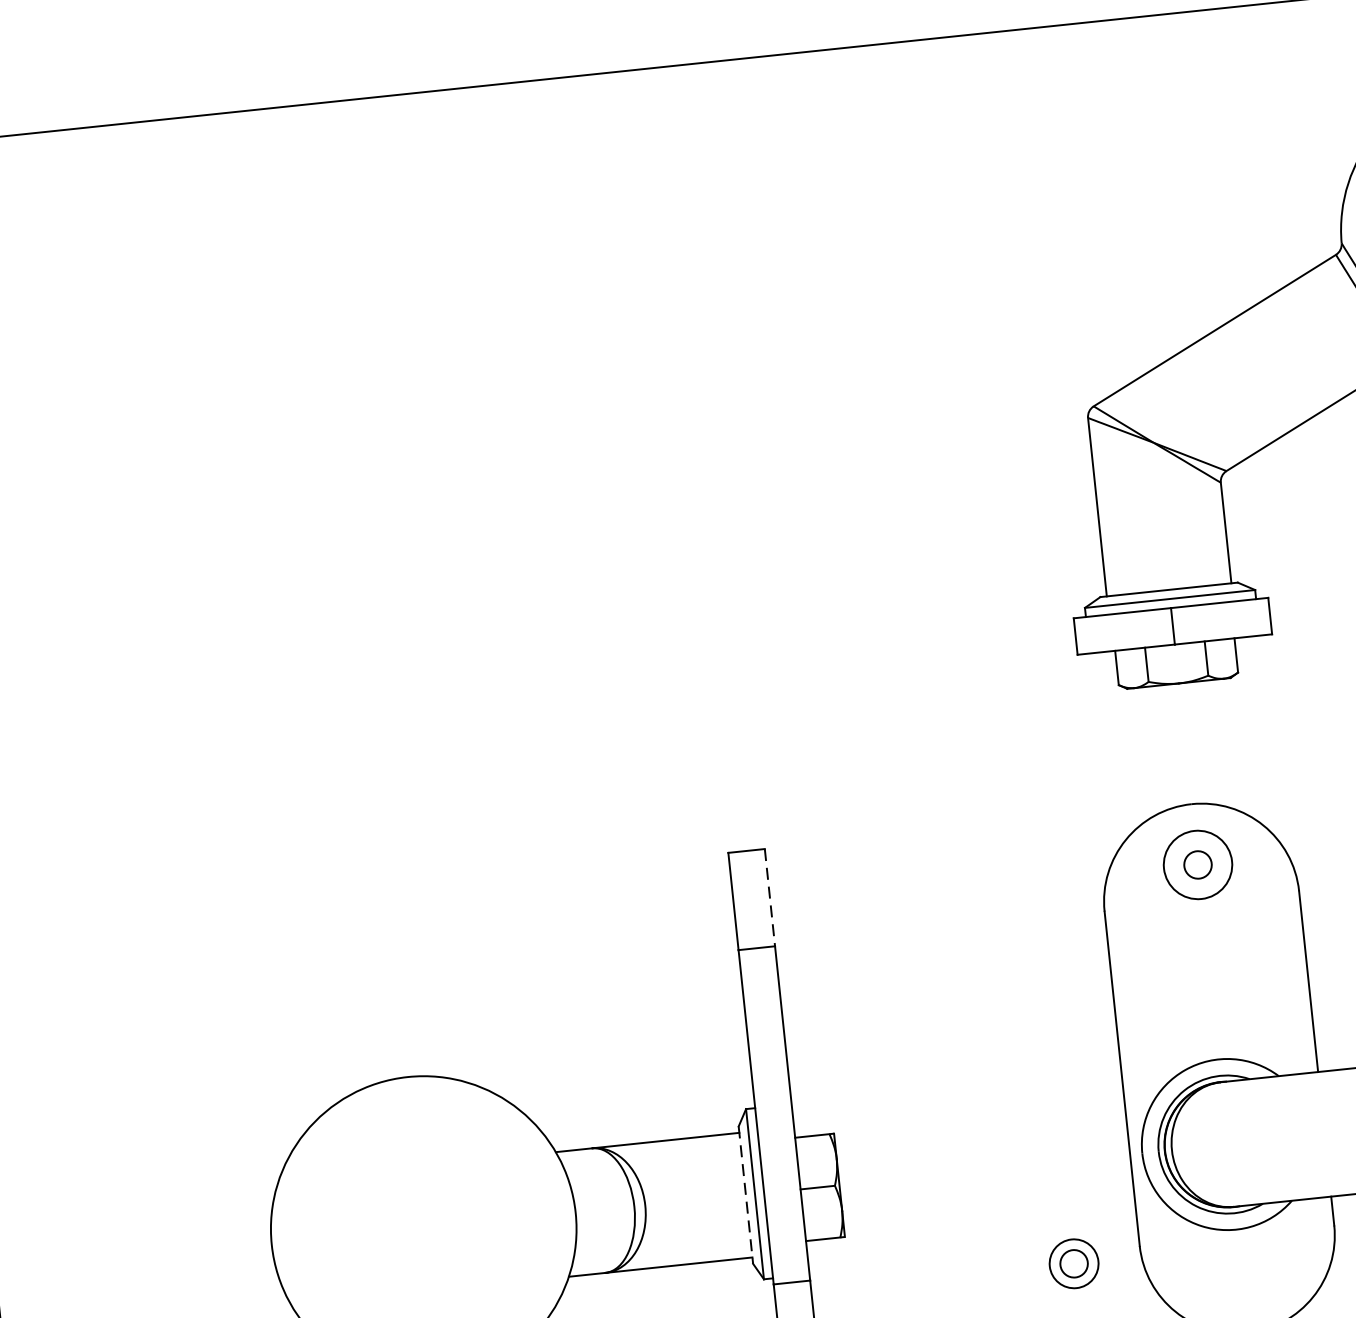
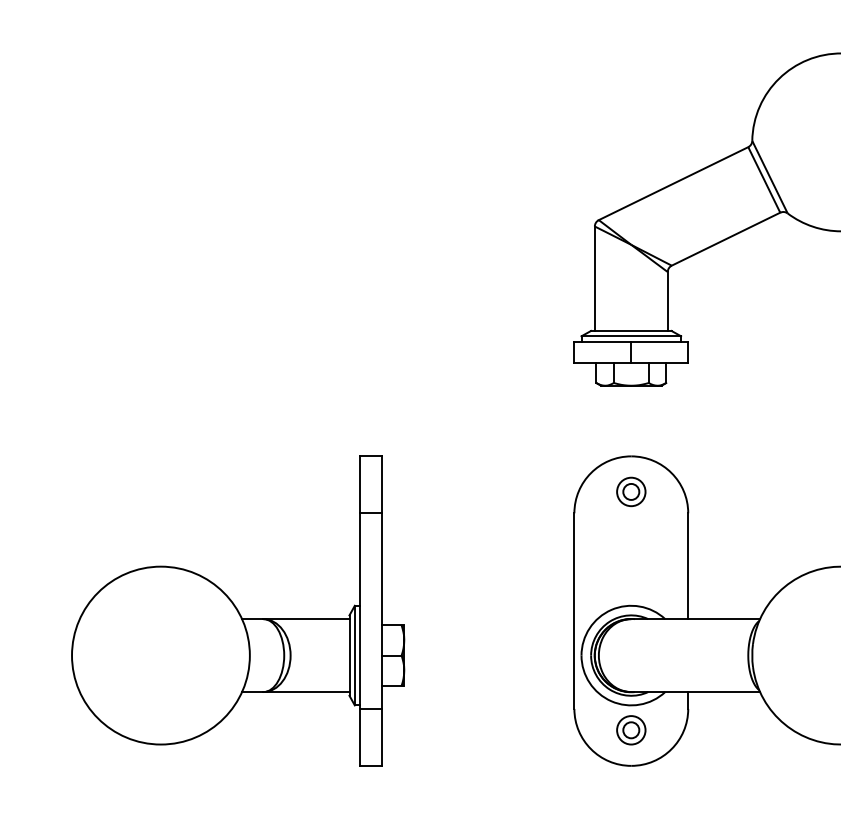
circle: (1198, 864) -> (631, 491), size x0.71
line: (770, 898) -> (381, 485), dashed -> solid
line: (746, 1196) -> (349, 656), dashed -> solid
part: (1074, 1264) -> (631, 730), moved

